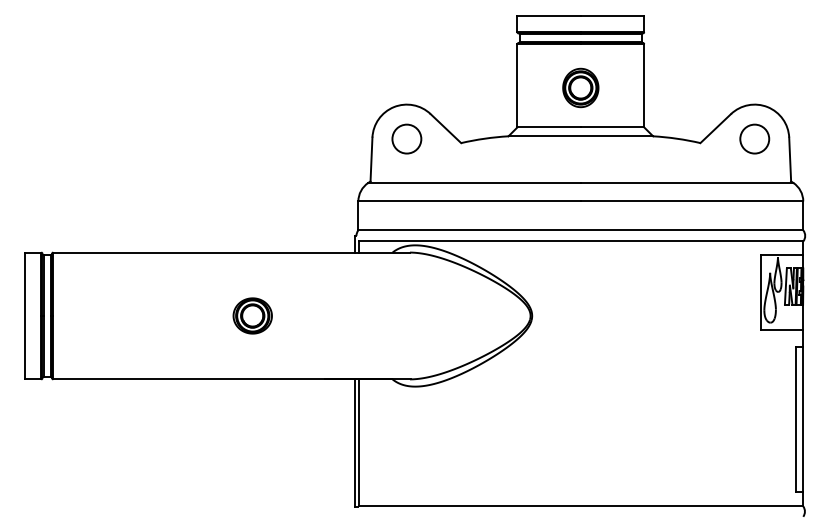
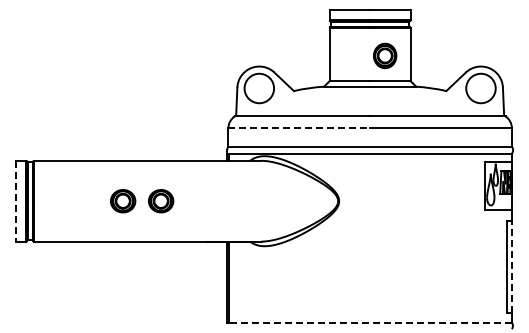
part: (581, 87) -> (385, 55), moved
circle: (407, 139) -> (259, 88), size x1.6
circle: (754, 139) -> (480, 88), size x1.6
line: (469, 201) -> (299, 128), solid -> dashed
line: (24, 316) -> (15, 201), solid -> dashed
part: (193, 316) -> (123, 201), added
line: (802, 418) -> (511, 266), solid -> dashed
line: (581, 506) -> (370, 322), solid -> dashed

